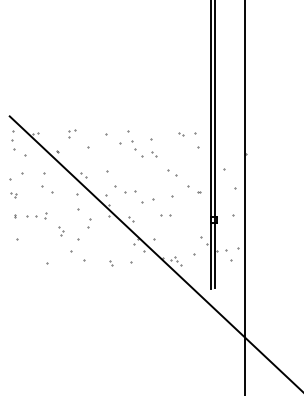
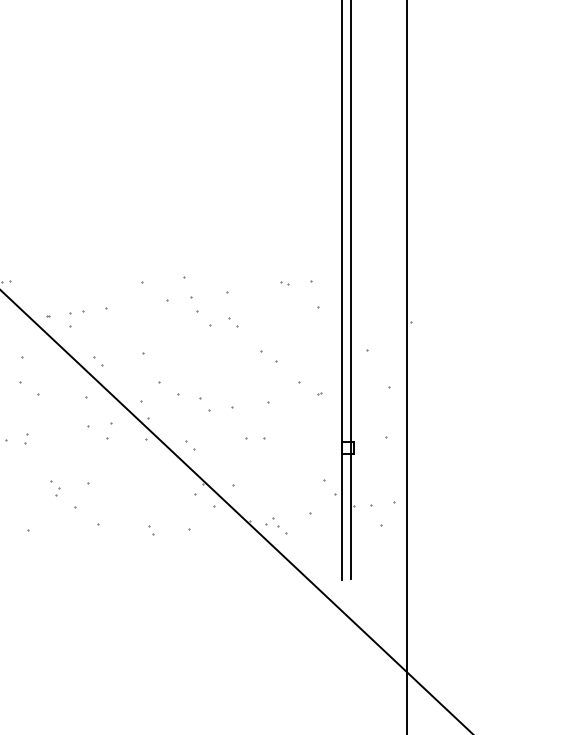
part: (72, 133) -> (77, 318), moved
part: (139, 197) -> (205, 404), size x0.62
part: (89, 223) -> (109, 431), moved
part: (61, 231) -> (56, 488), moved

